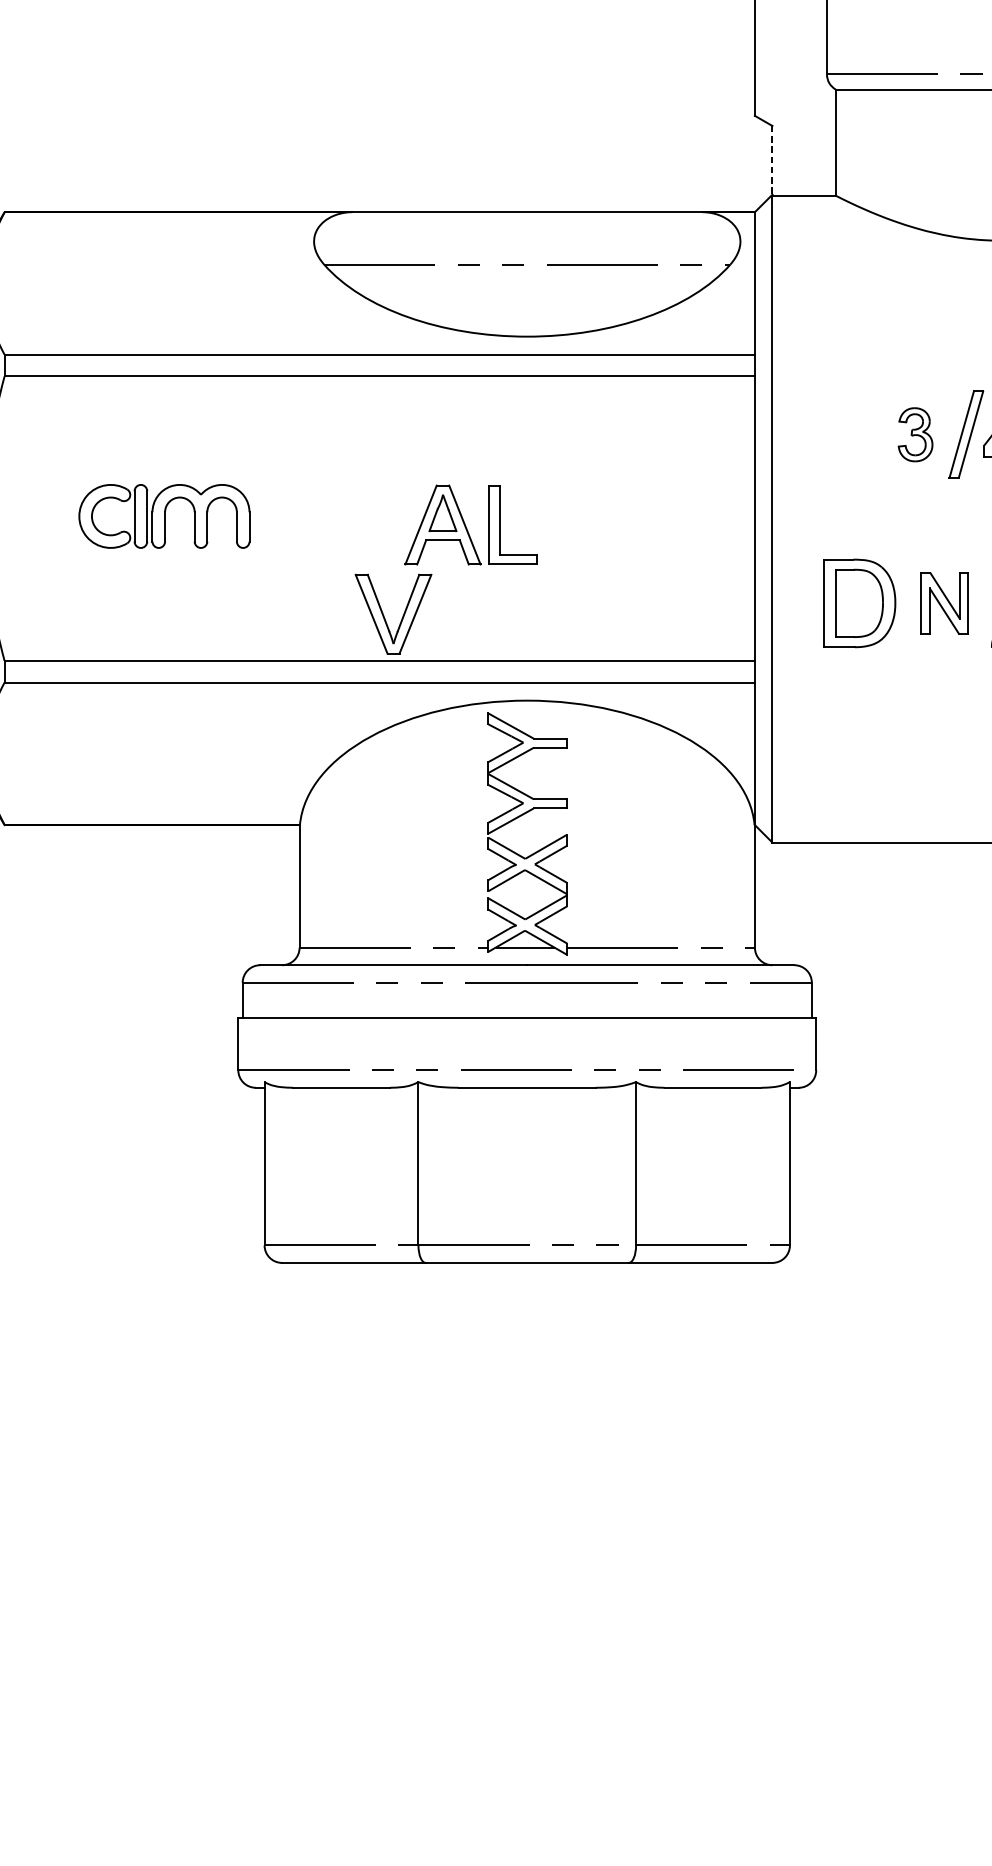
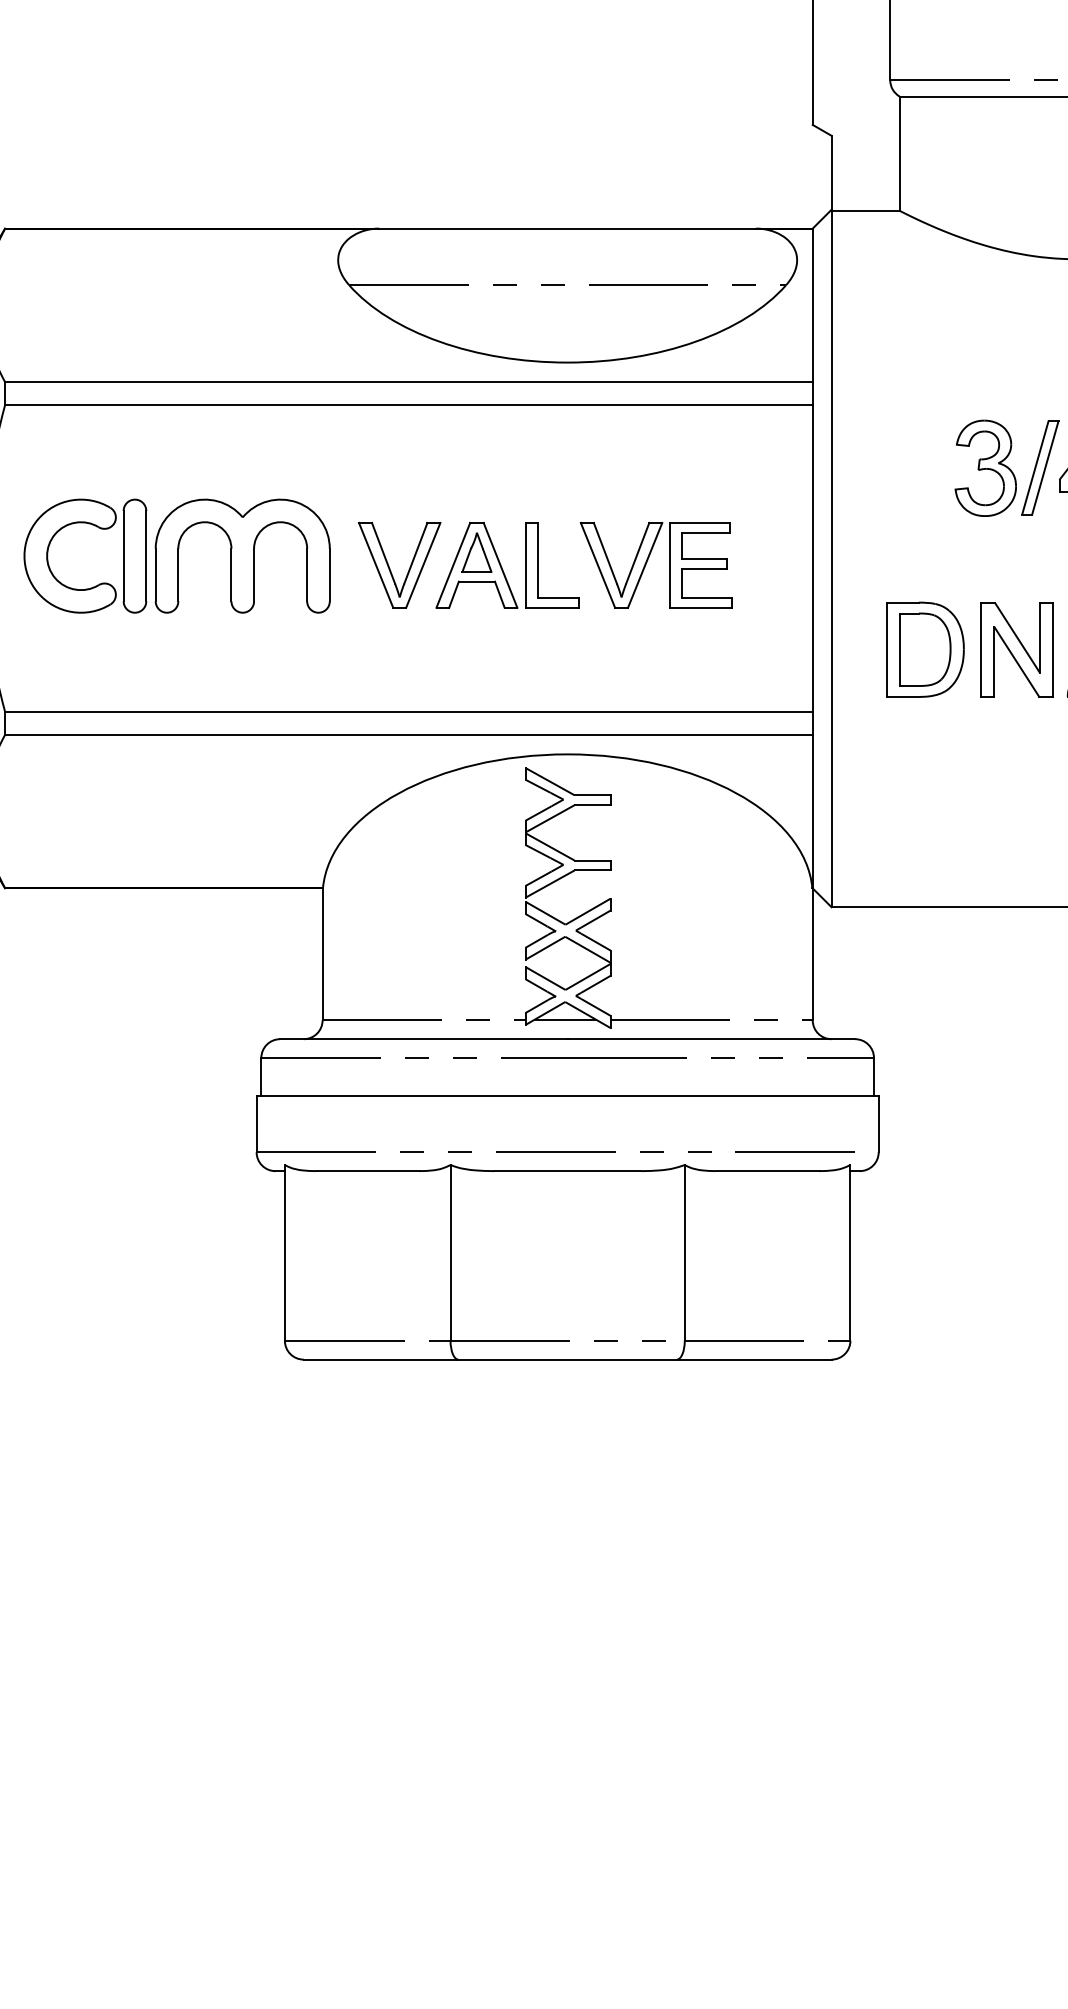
line: (772, 161) -> (831, 173), dashed -> solid
part: (915, 434) -> (985, 467), size x1.67
part: (163, 515) -> (176, 555), size x1.67
part: (601, 522) -> (647, 562), added
part: (944, 603) -> (1016, 649), size x1.43
part: (384, 617) -> (390, 568), moved

